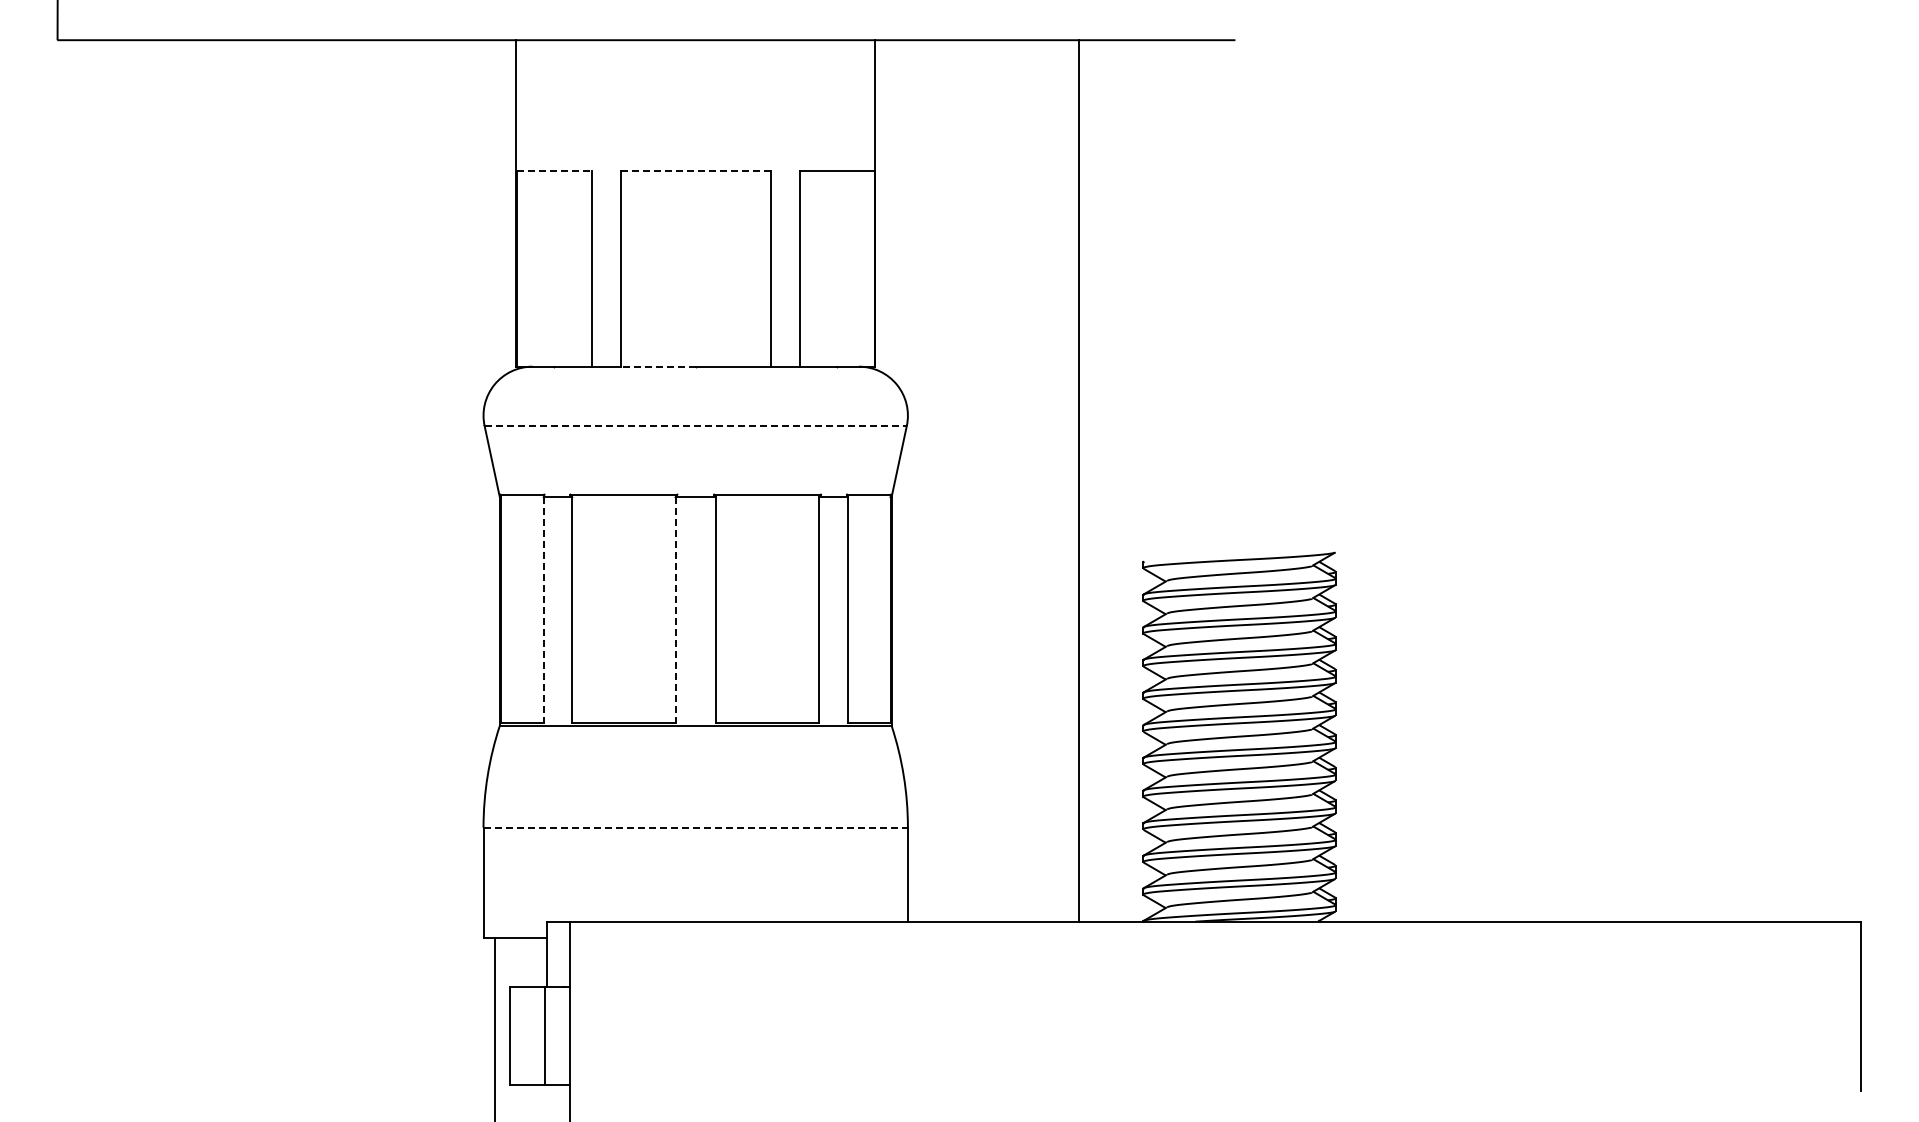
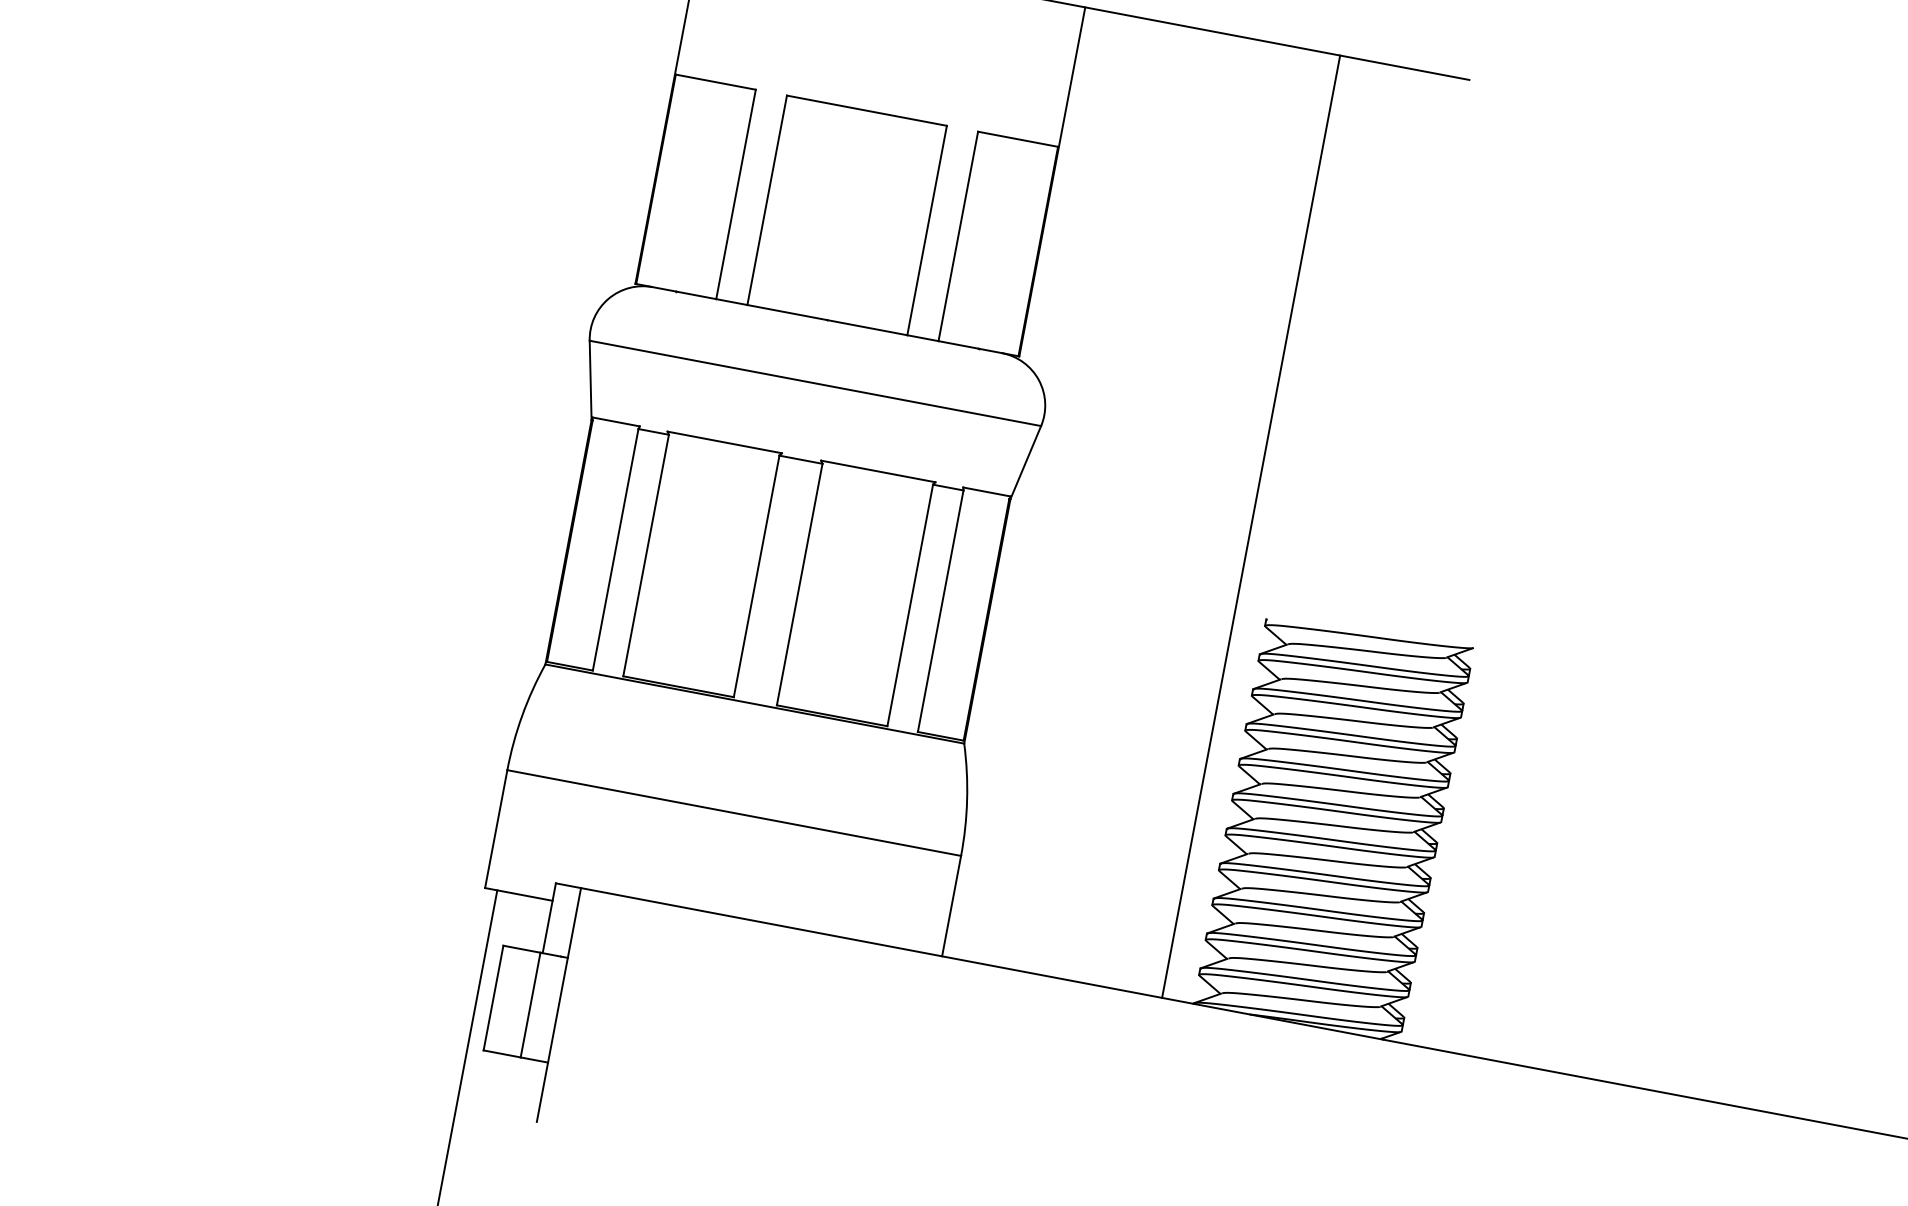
line: (554, 170) -> (716, 81), dashed -> solid
line: (695, 170) -> (866, 110), dashed -> solid
line: (657, 366) -> (786, 312), dashed -> solid
line: (696, 425) -> (816, 383), dashed -> solid
line: (1078, 480) -> (1251, 526), moved
line: (543, 610) -> (615, 550), dashed -> solid
line: (675, 610) -> (756, 576), dashed -> solid
line: (696, 827) -> (735, 812), dashed -> solid

